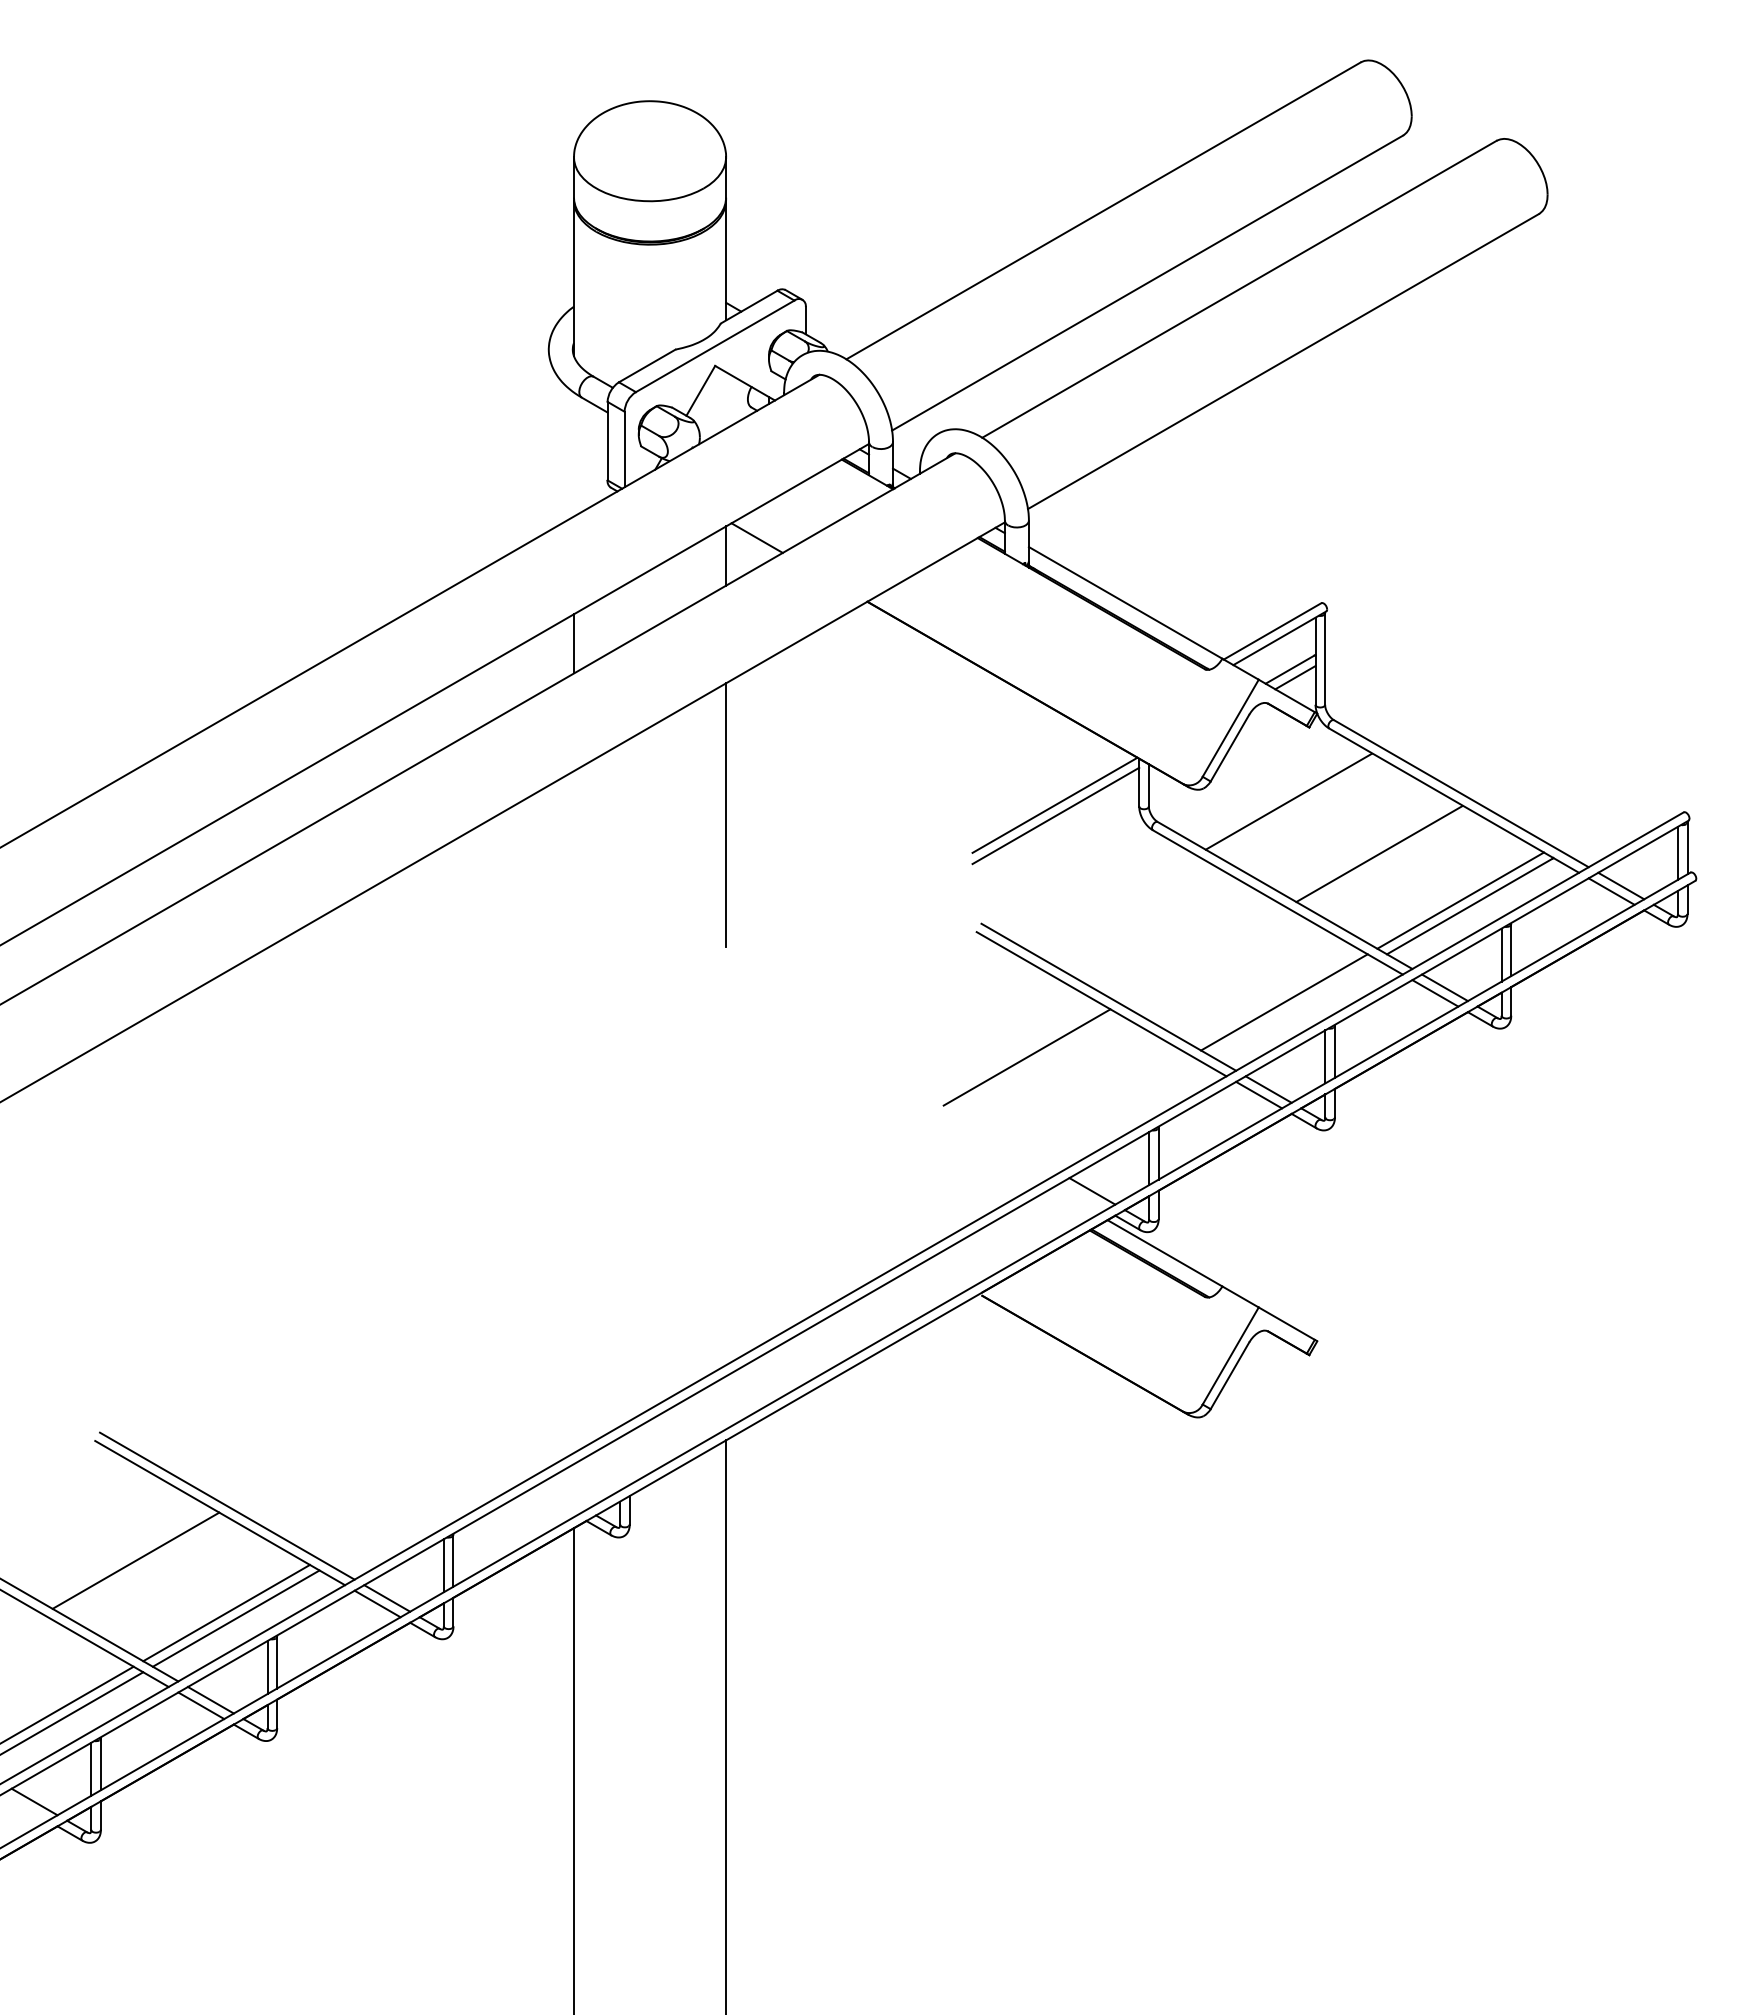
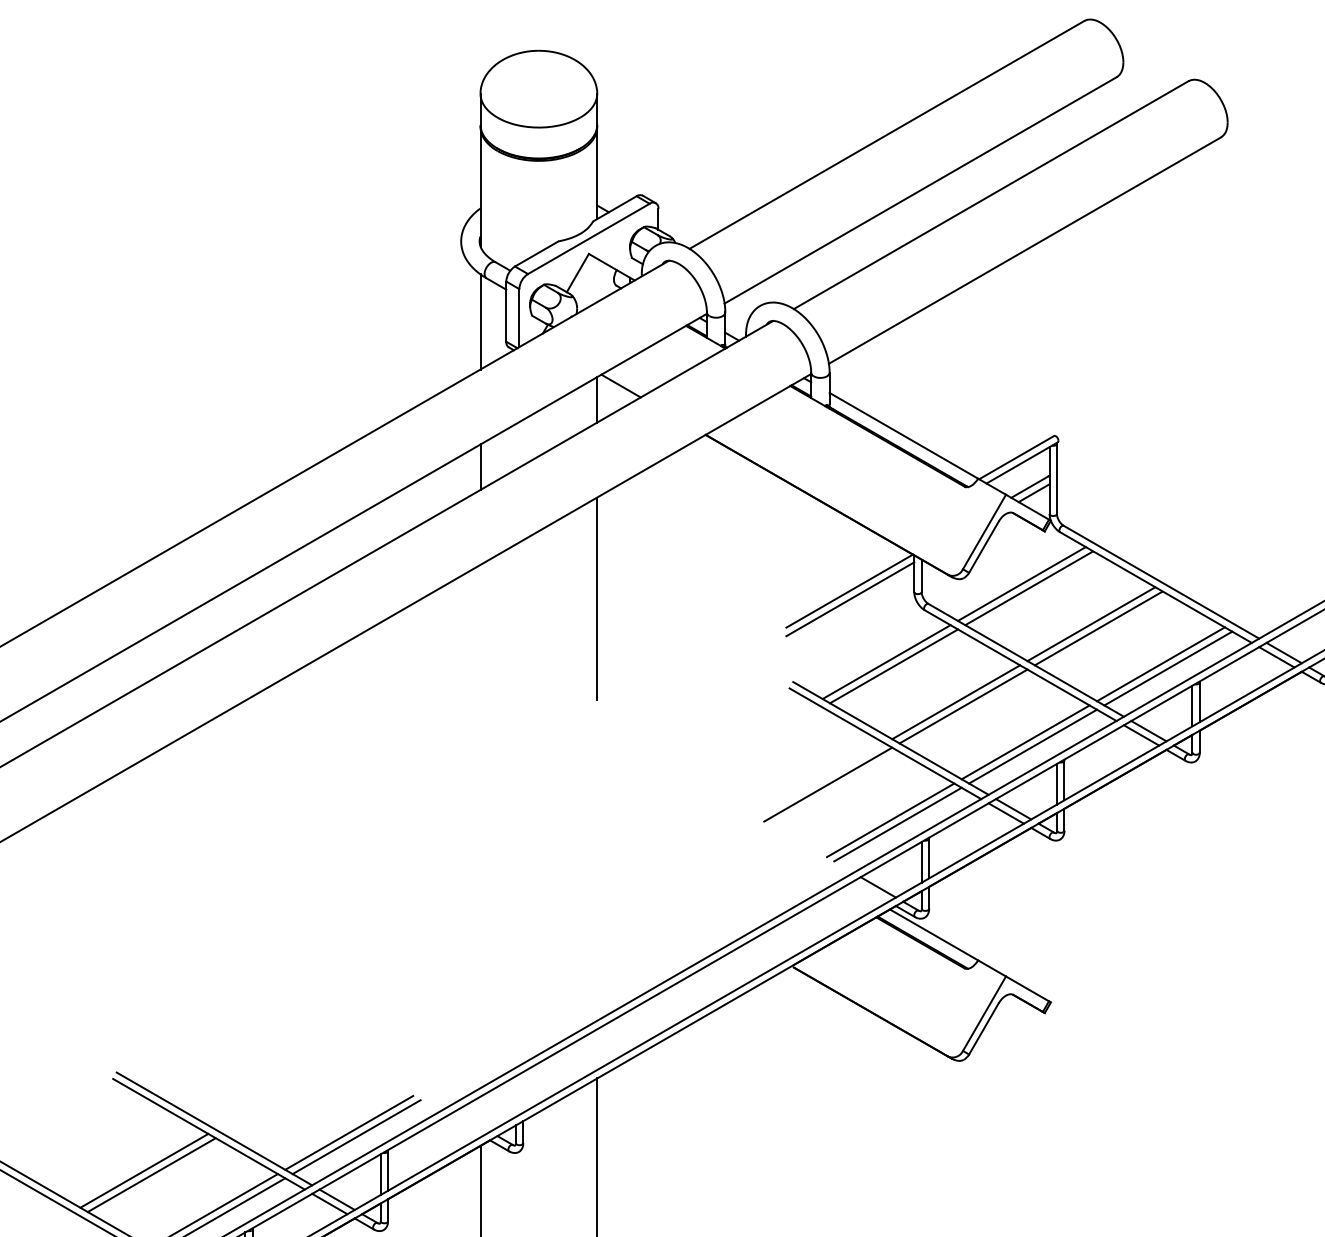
line: (573, 454) -> (480, 321), added
line: (1279, 795) -> (1021, 583), added
line: (1369, 848) -> (1090, 624), added
line: (1102, 897) -> (886, 661), added
line: (1112, 903) -> (893, 666), added
line: (1193, 950) -> (955, 702), added
line: (1203, 955) -> (963, 706), added
line: (1293, 1007) -> (1032, 746), added
line: (1108, 1103) -> (890, 819), added
line: (1117, 1109) -> (897, 824), added
line: (402, 1511) -> (348, 1133), added
line: (412, 1516) -> (356, 1136), added
line: (145, 1566) -> (151, 1175), added

